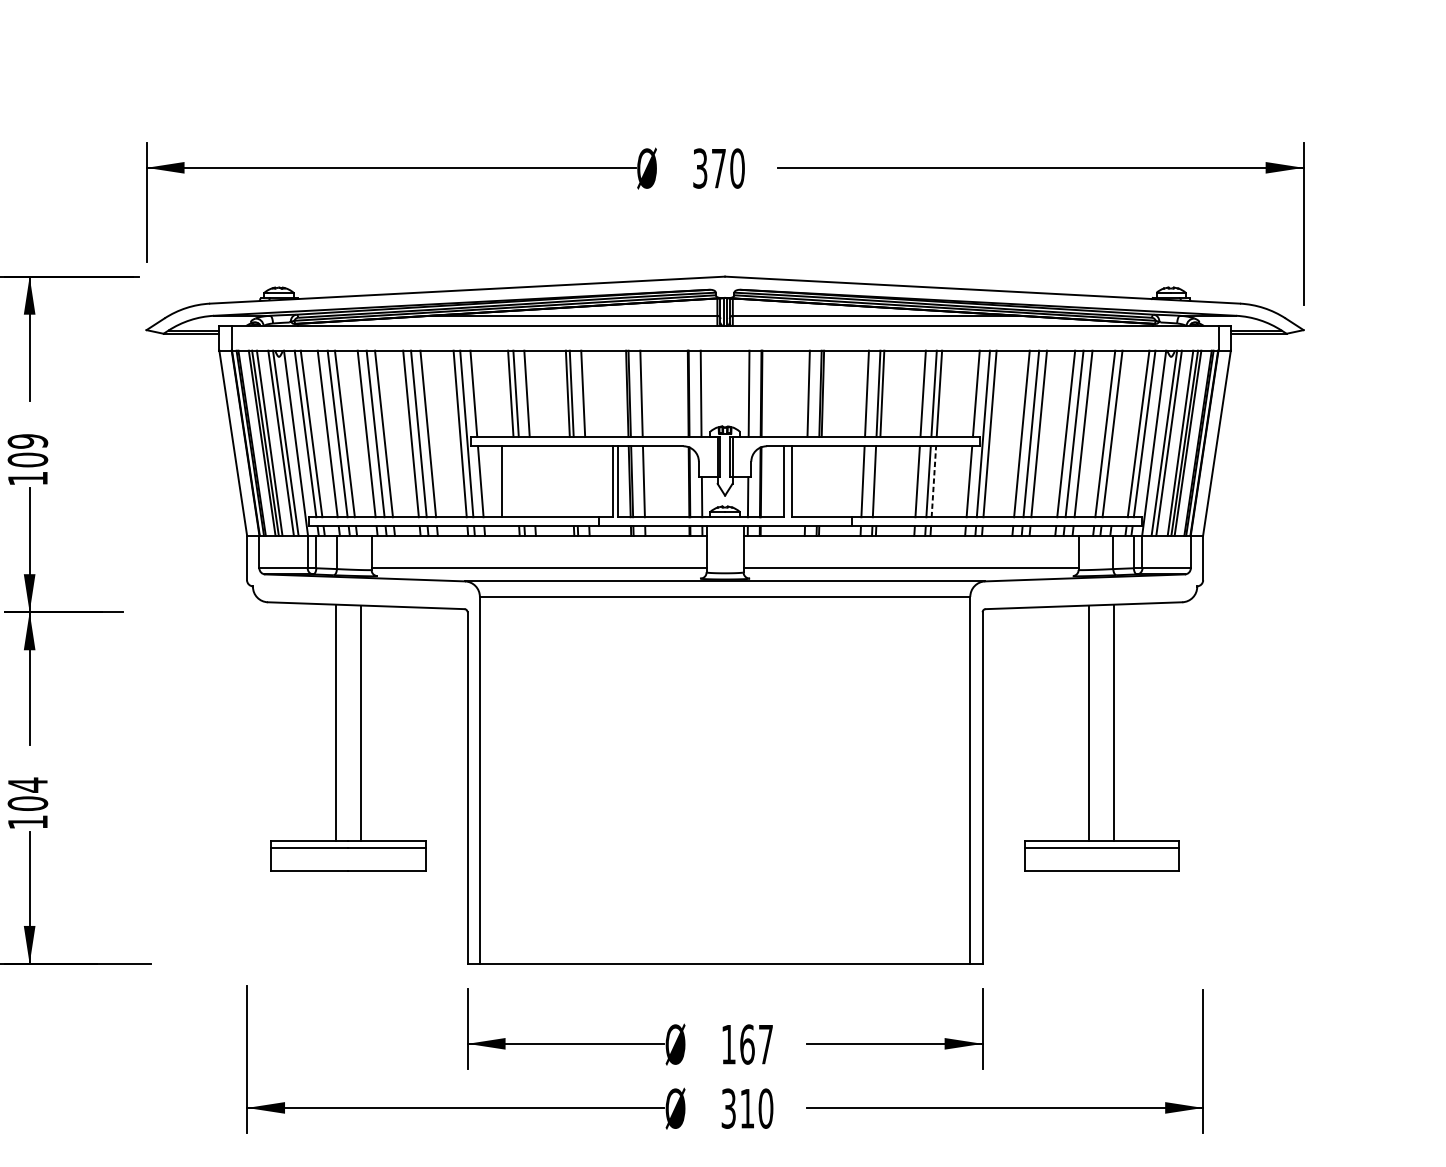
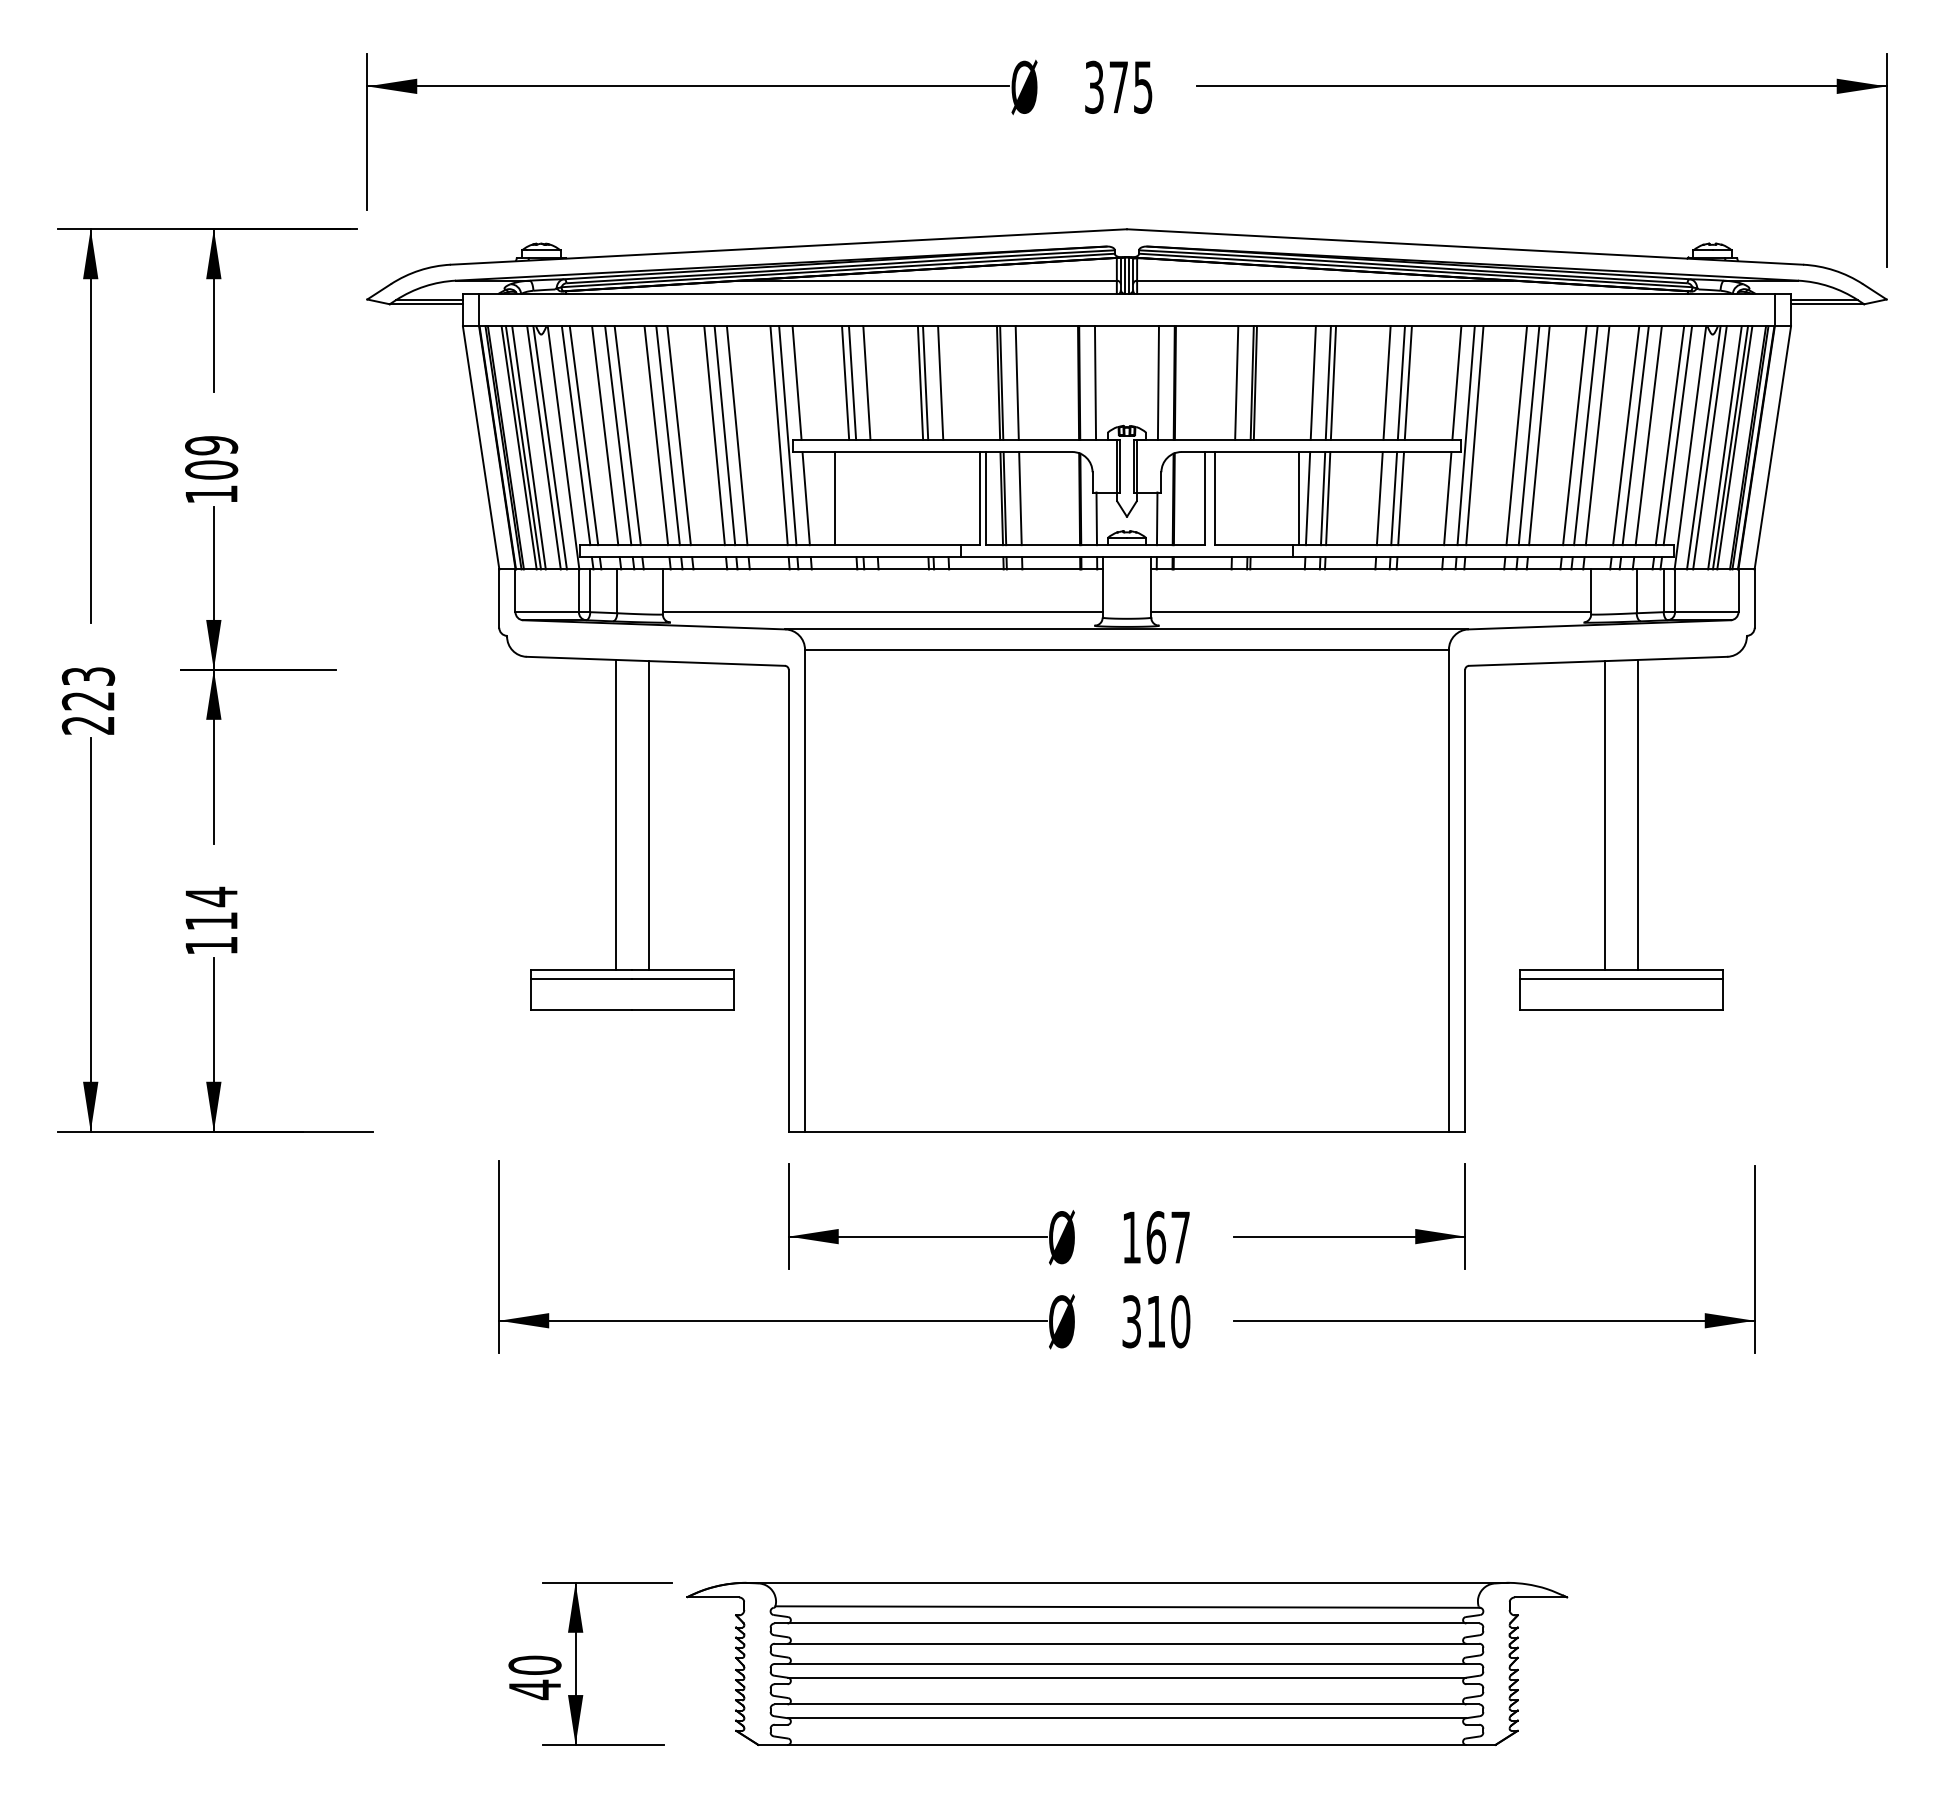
text: (736, 167) -> (1142, 86), 370 -> 375
line: (1122, 433) -> (1648, 435), added
line: (856, 481) -> (1299, 498), added
line: (878, 481) -> (1328, 498), added
line: (934, 481) -> (1401, 498), dashed -> solid
text: (27, 803) -> (211, 920), 104 -> 114

